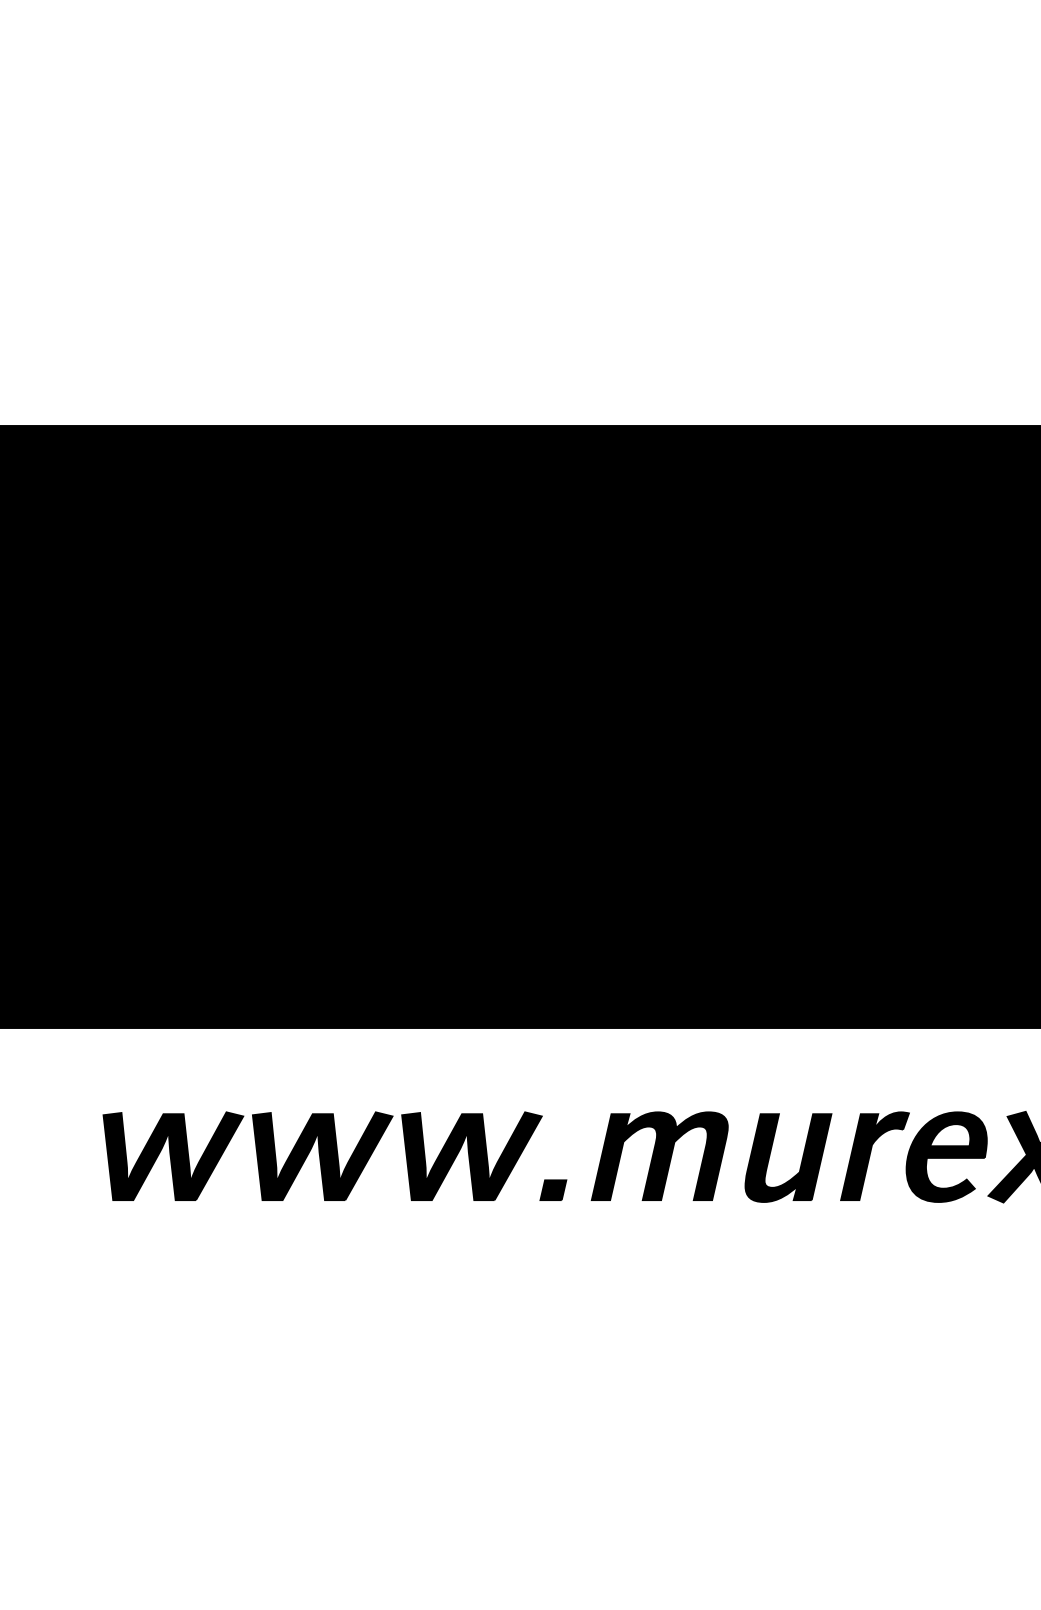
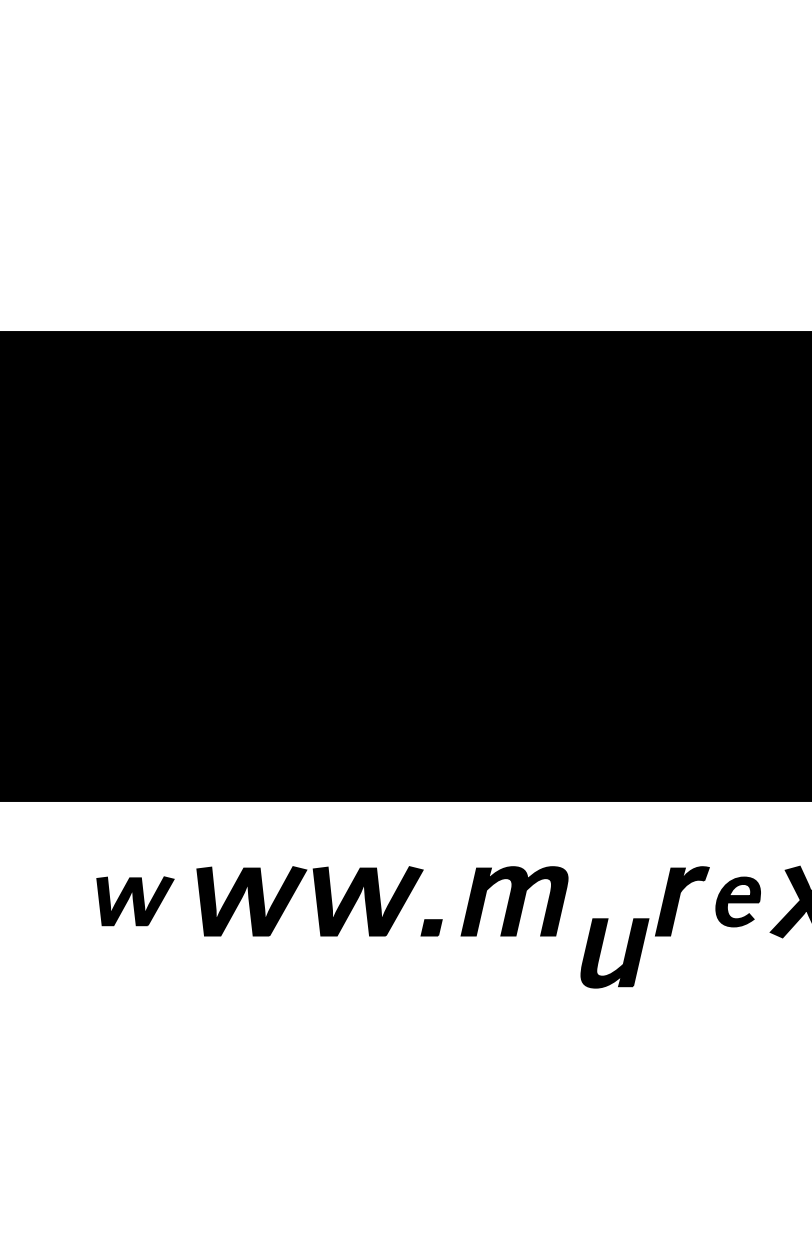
part: (173, 1155) -> (135, 900), size x0.7
part: (946, 1156) -> (738, 901), size x0.7
part: (801, 1159) -> (625, 954), moved

